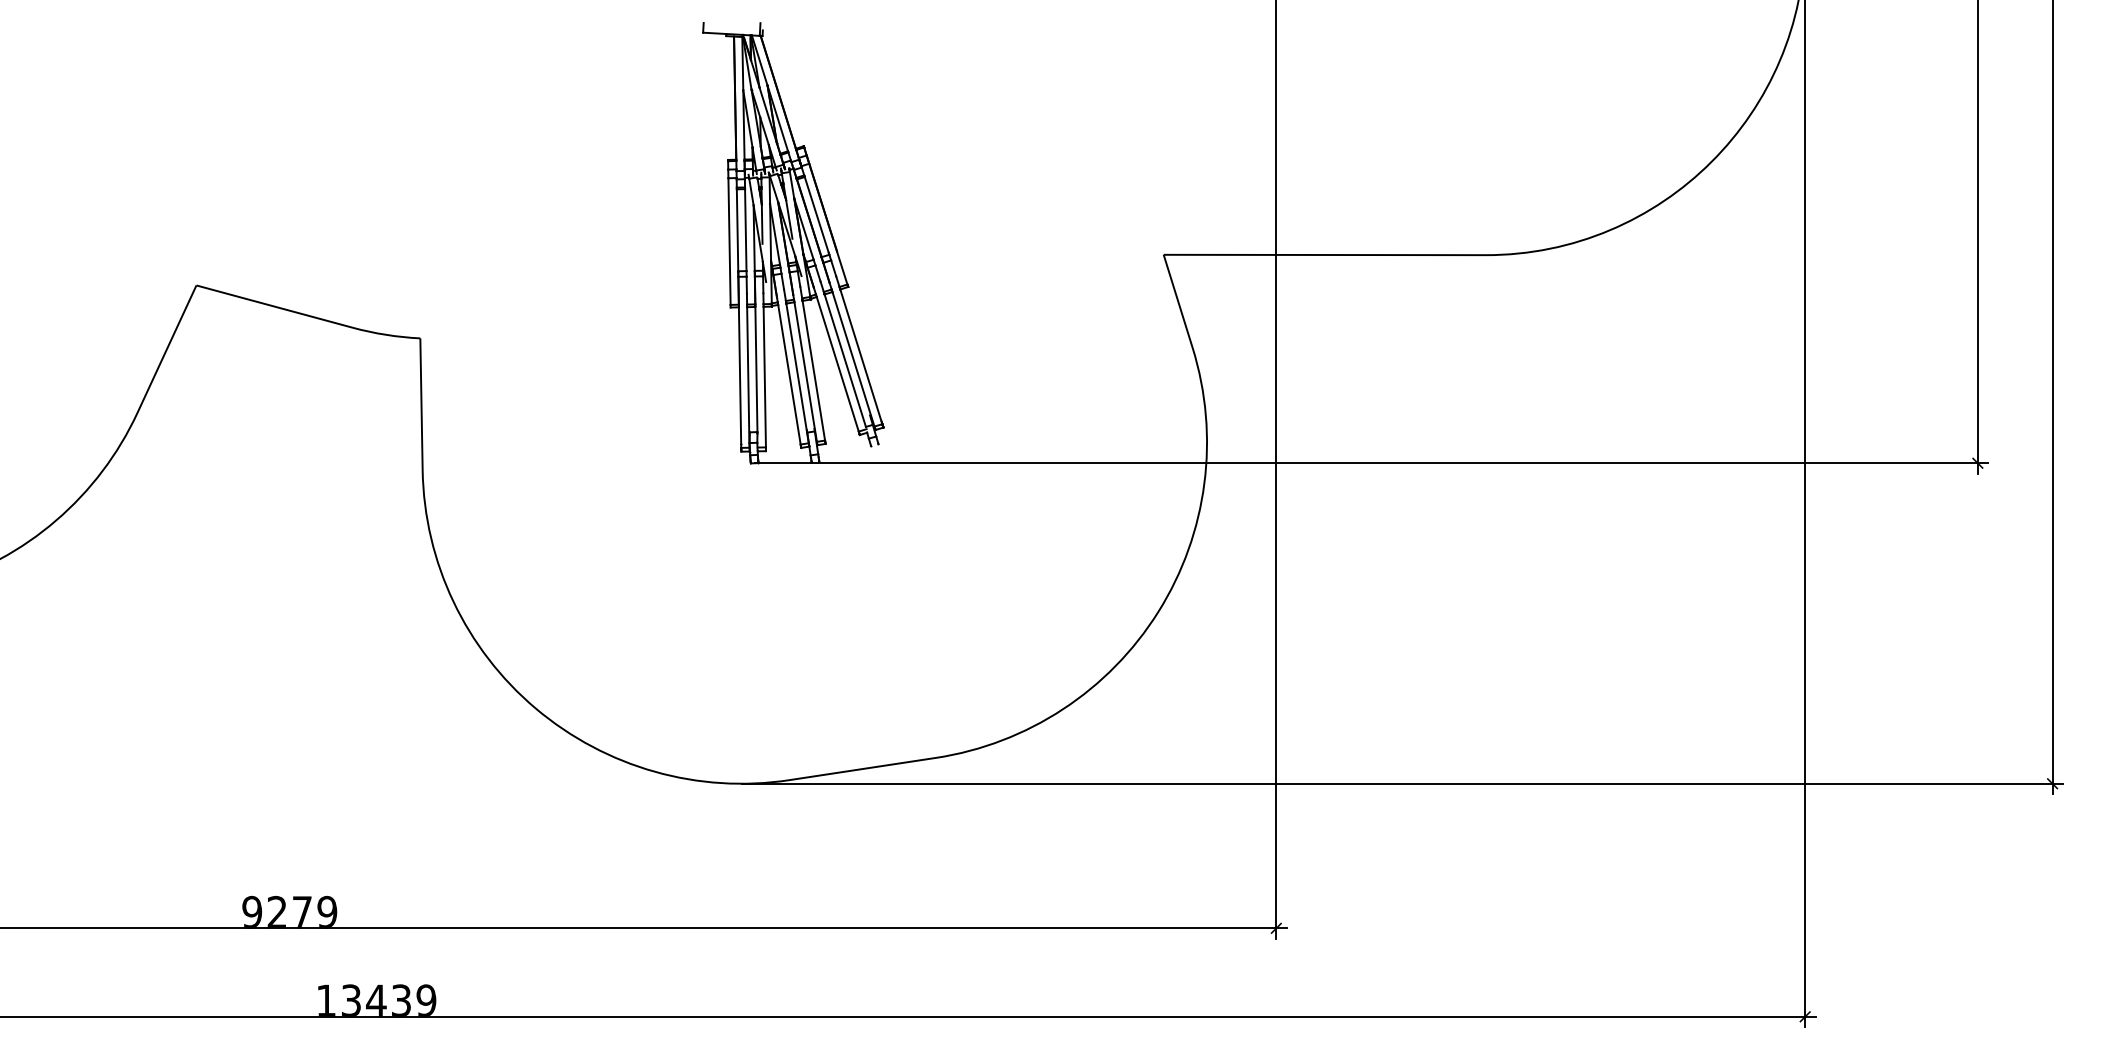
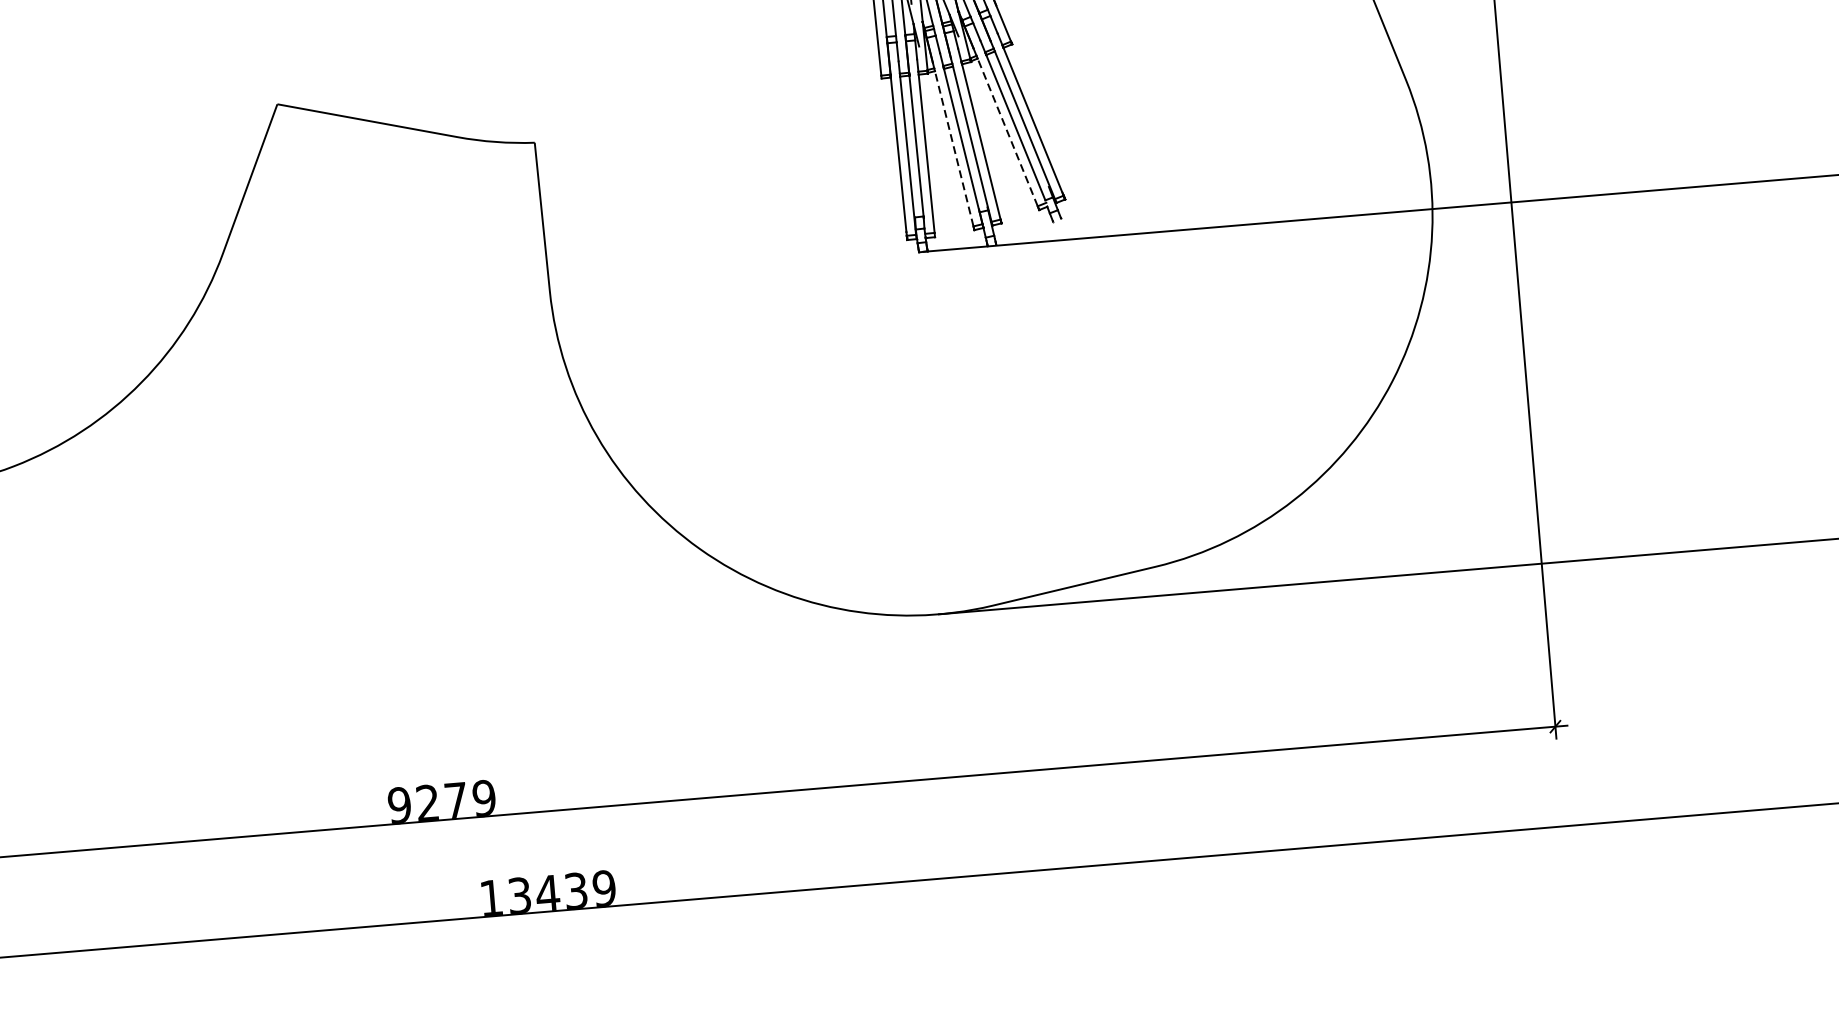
line: (837, 363) -> (1007, 131), solid -> dashed
line: (789, 374) -> (954, 148), solid -> dashed

